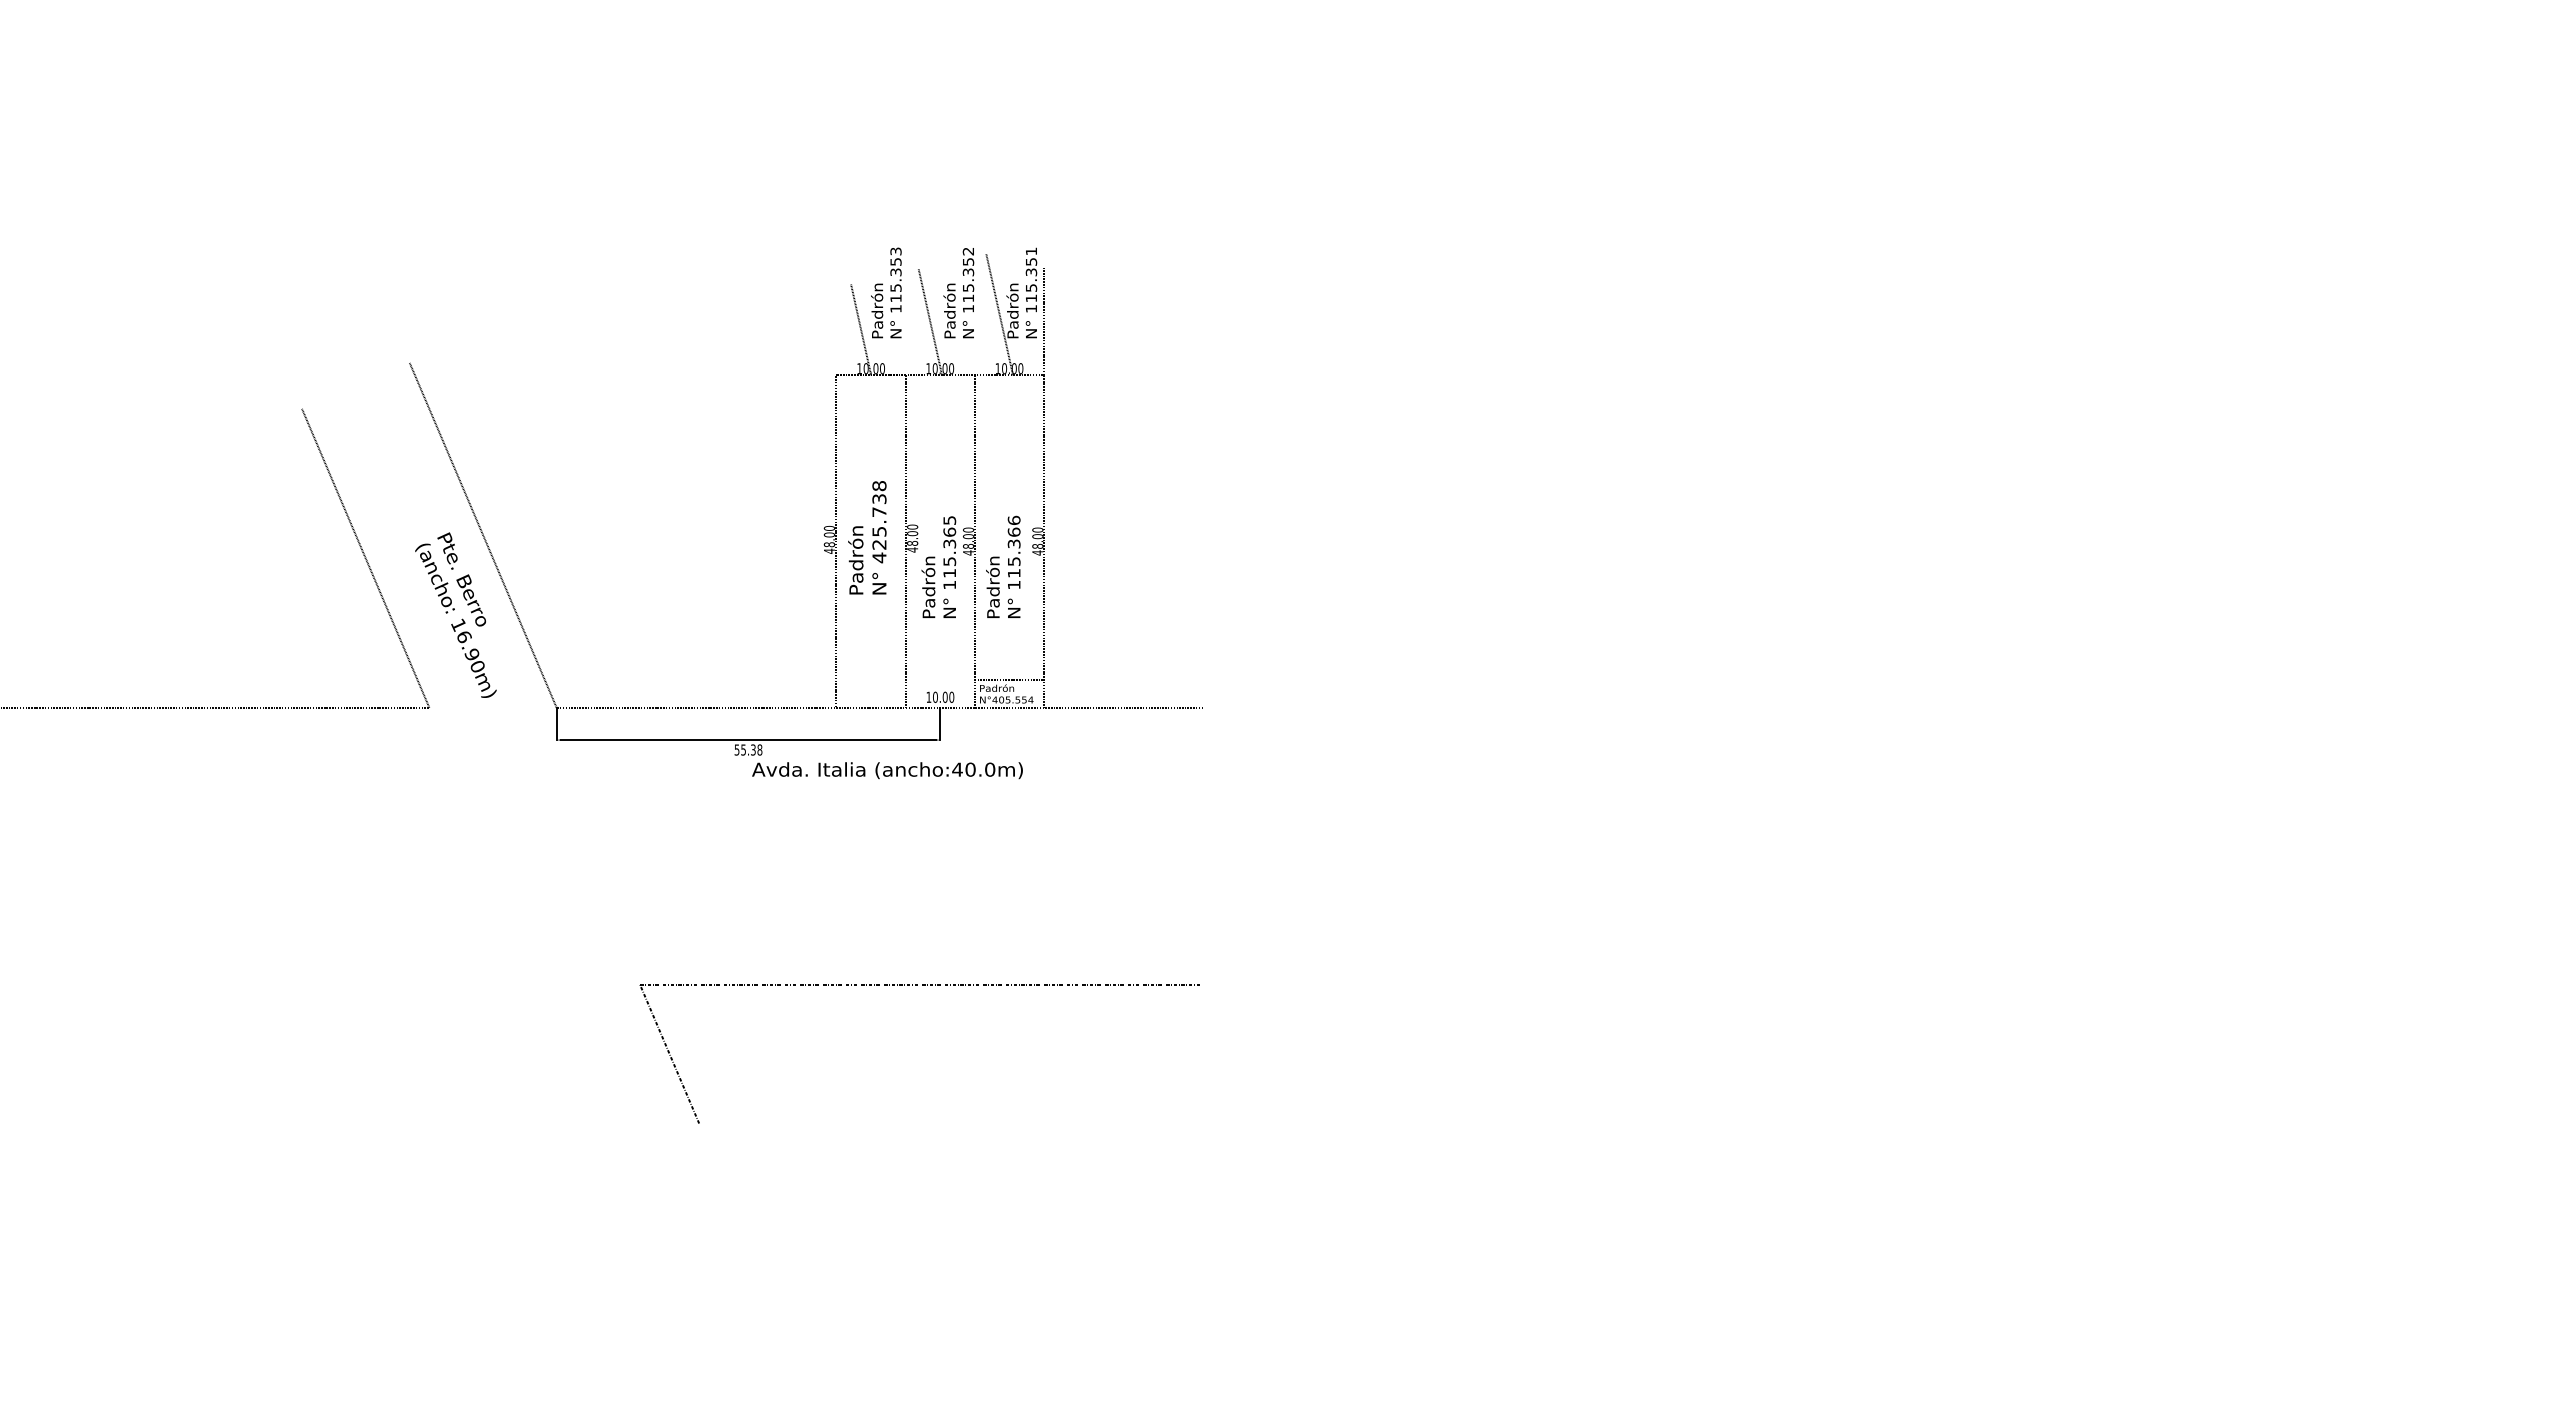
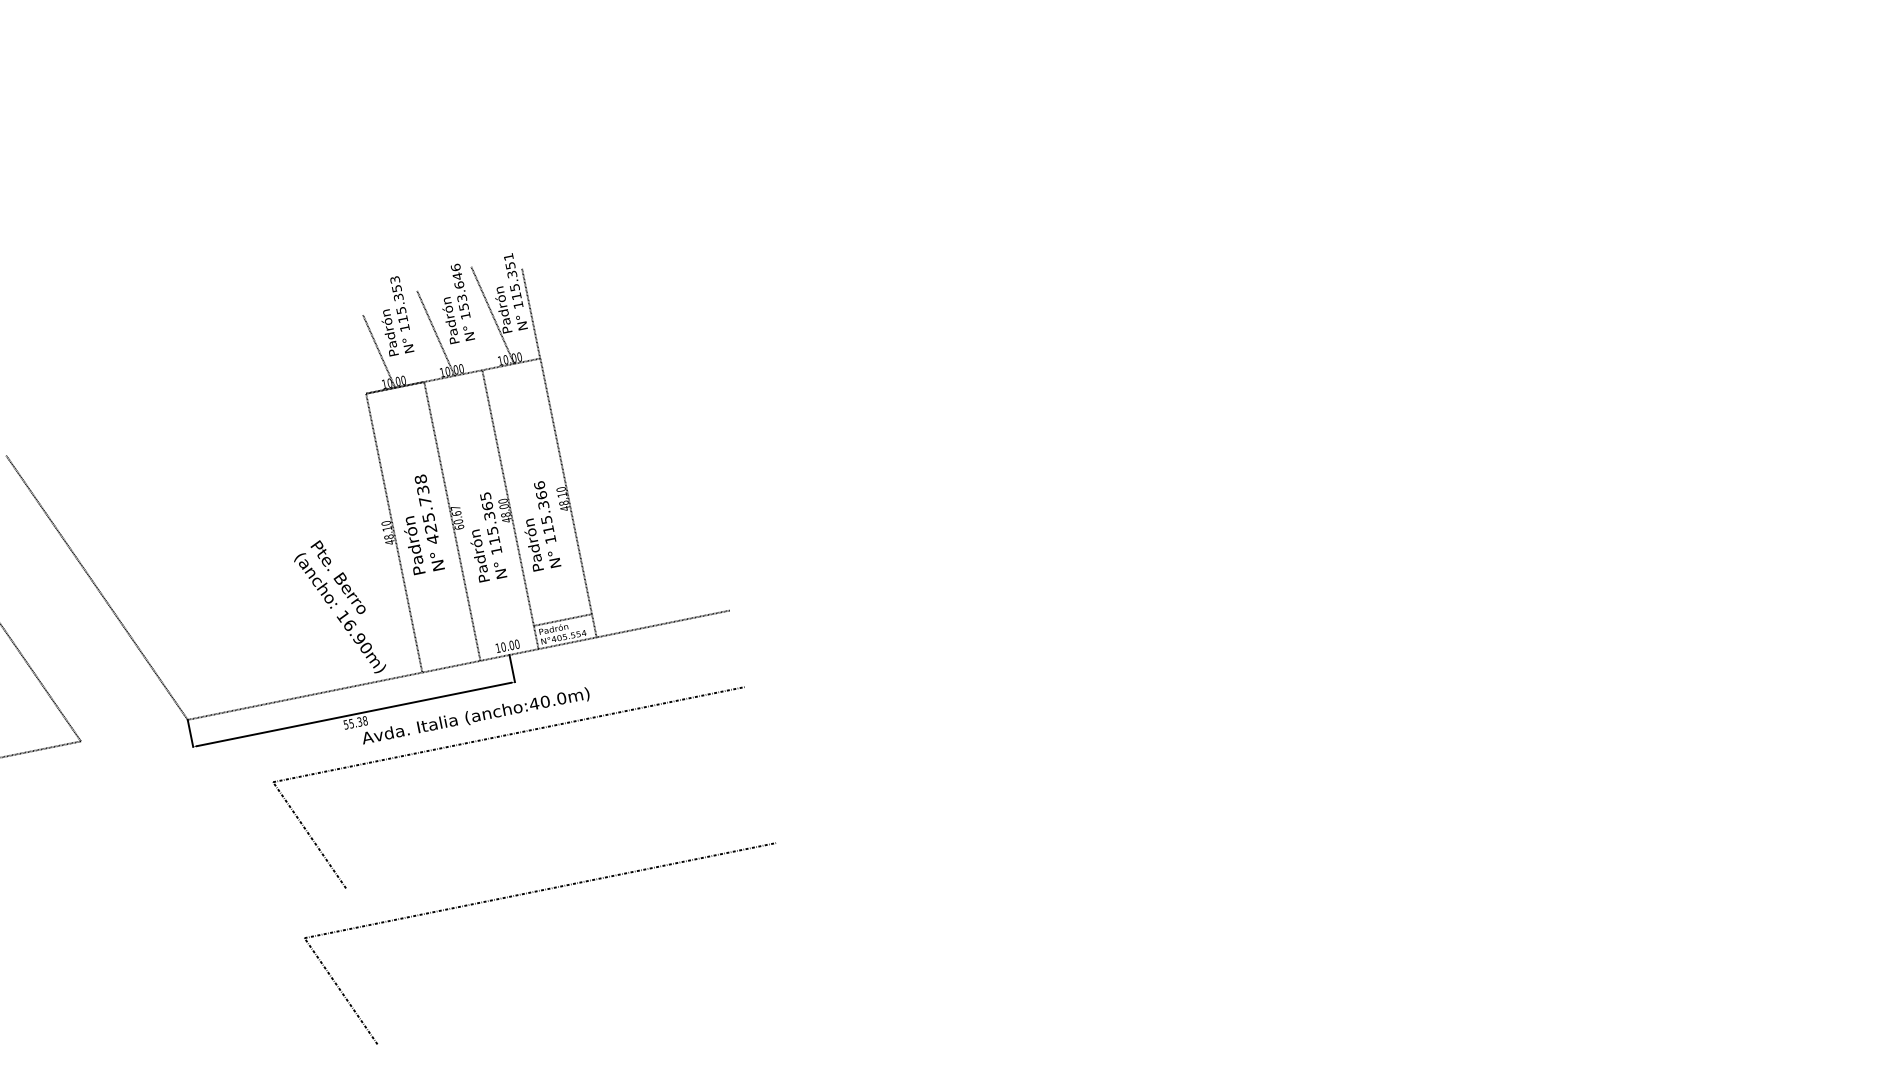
text: (968, 274) -> (459, 286), 115.352 -> 153.646
text: (829, 534) -> (387, 528), 48.00 -> 48.10
text: (1037, 536) -> (561, 494), 48.00 -> 48.10
text: (912, 538) -> (457, 517), 48.00 -> 60.67
text: (455, 614) -> (338, 608), moved
part: (917, 799) -> (505, 735), added

